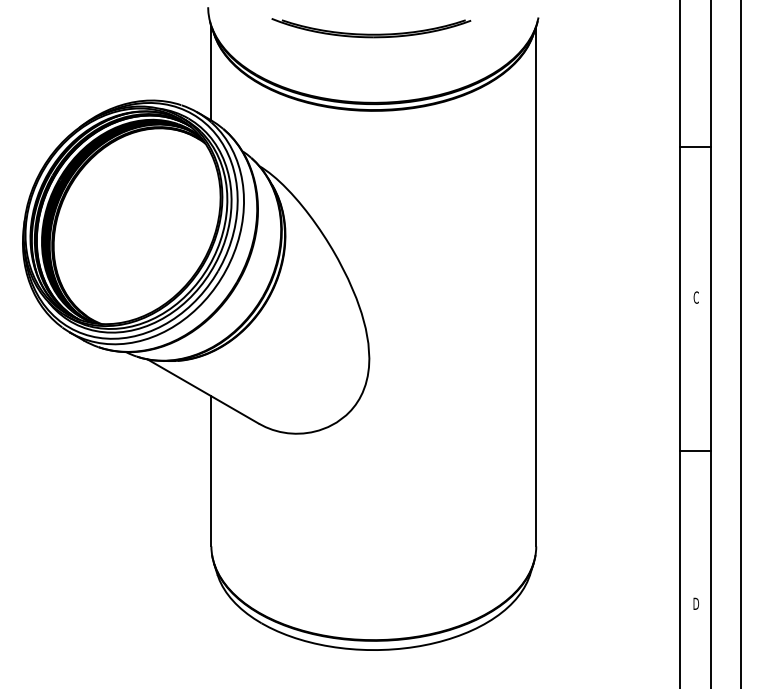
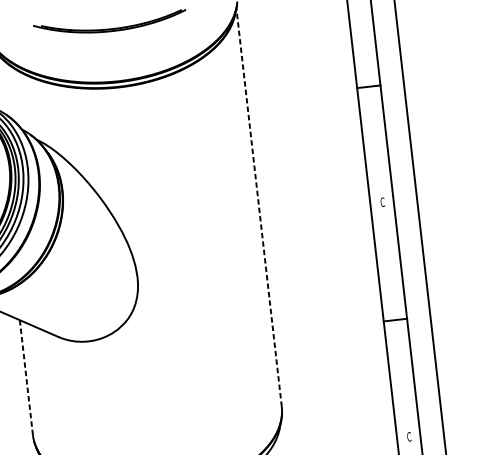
line: (536, 286) -> (259, 207), solid -> dashed
line: (211, 471) -> (26, 377), solid -> dashed
text: (696, 603) -> (409, 436), D -> C

